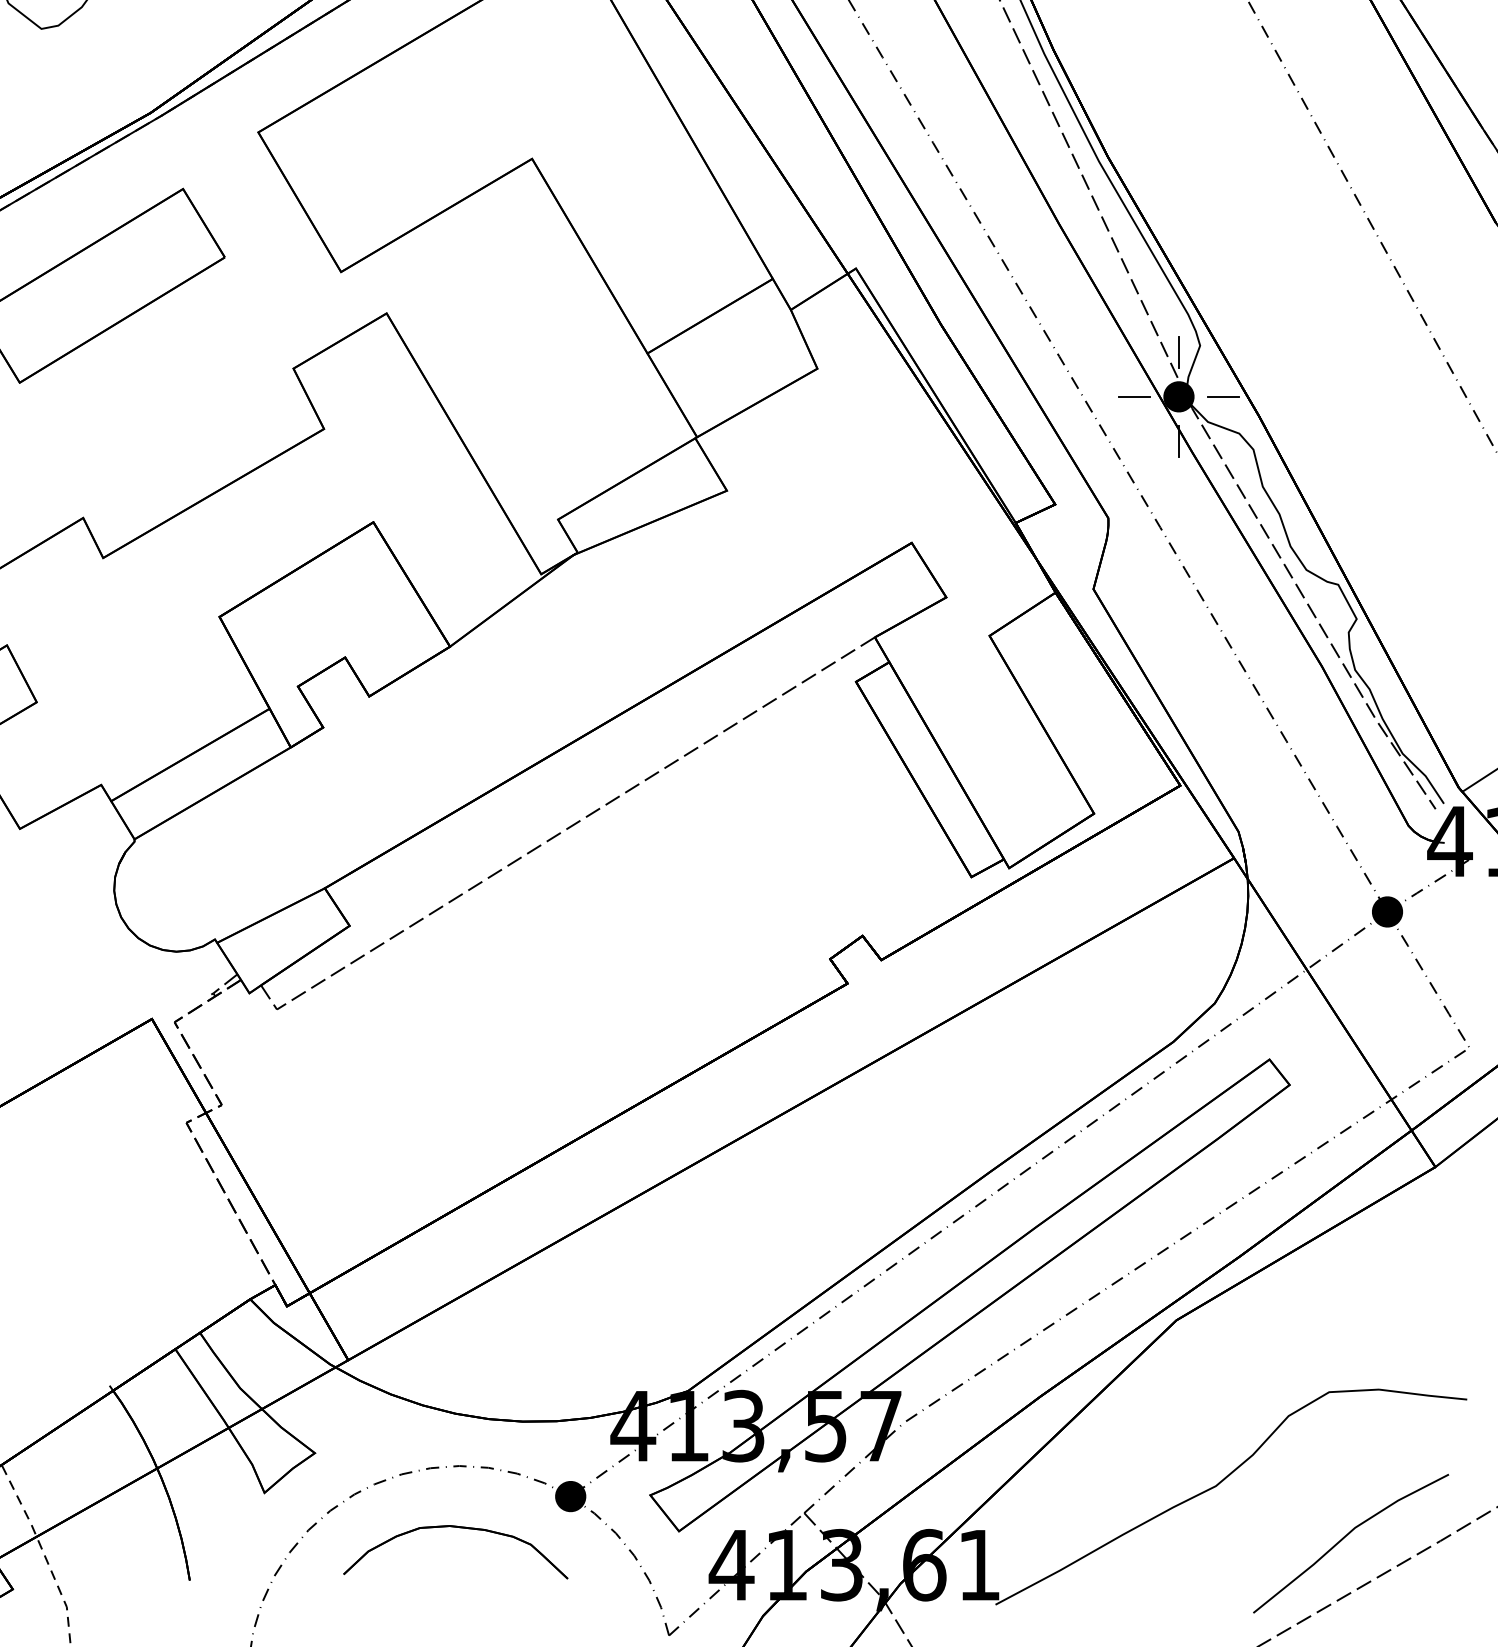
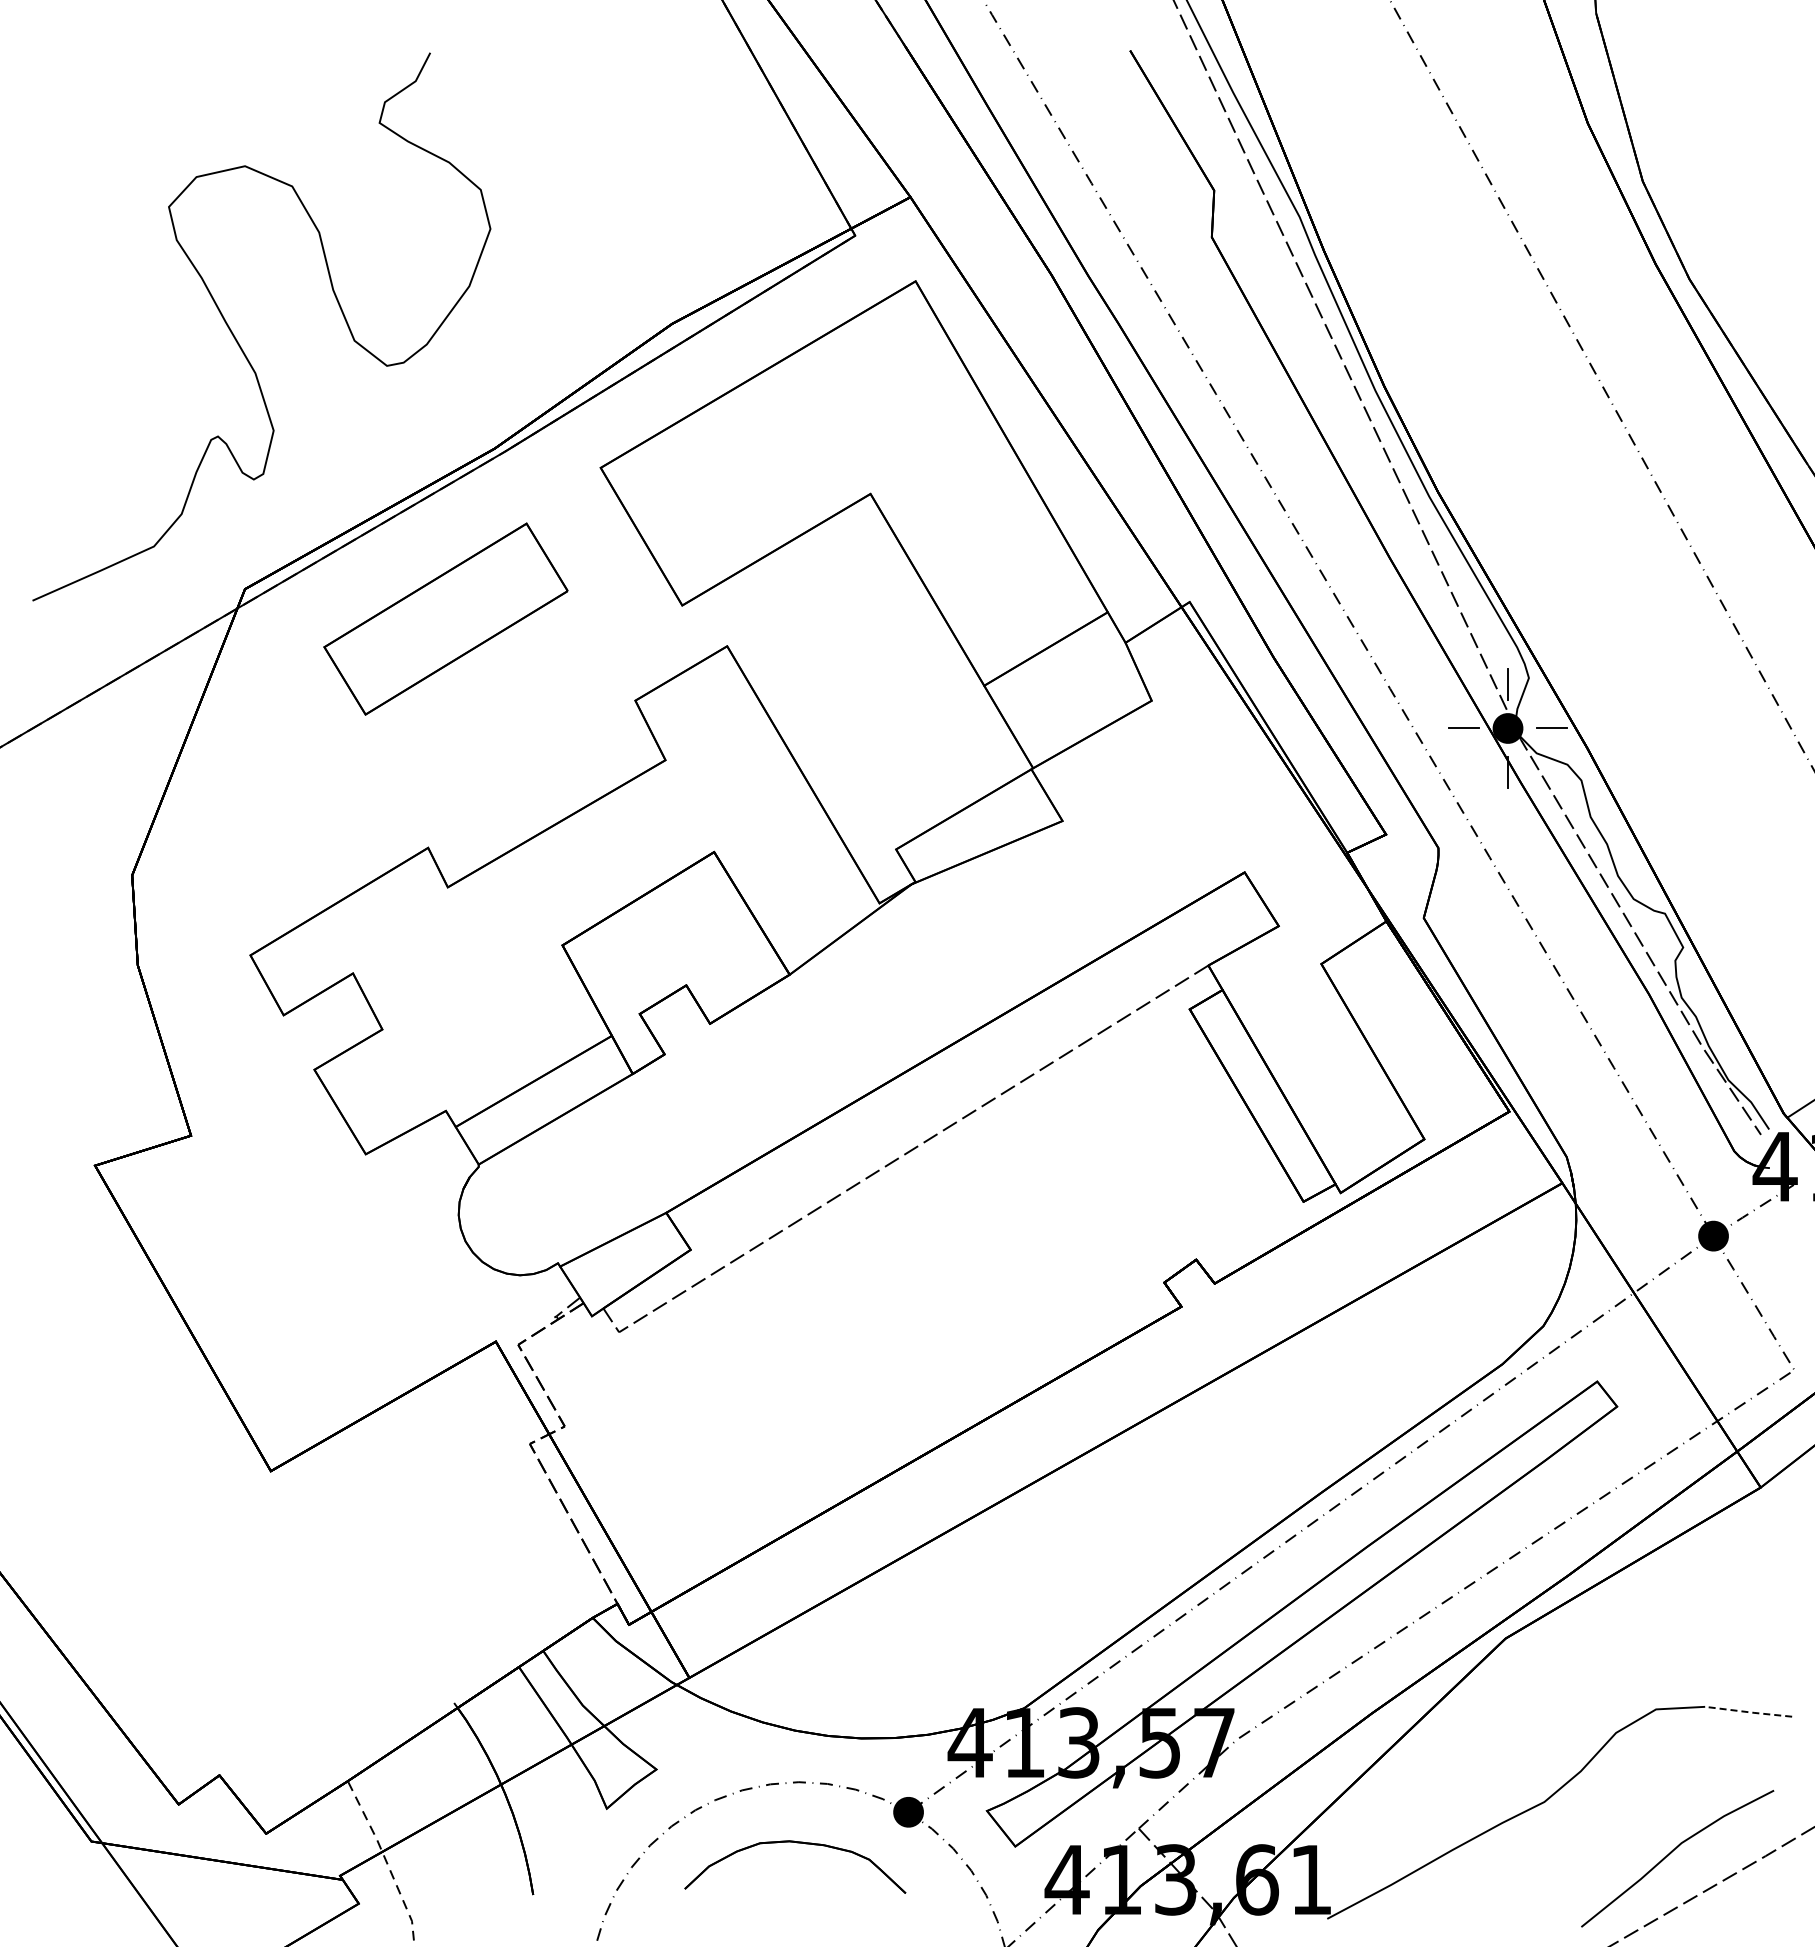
line: (1423, 1395) -> (1749, 1712), solid -> dashed

